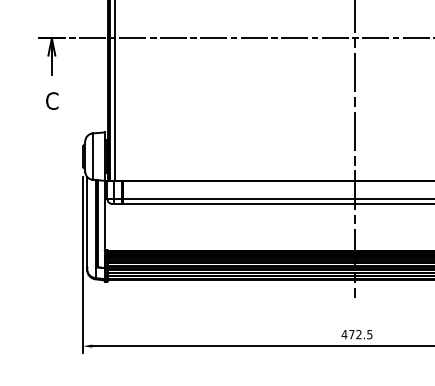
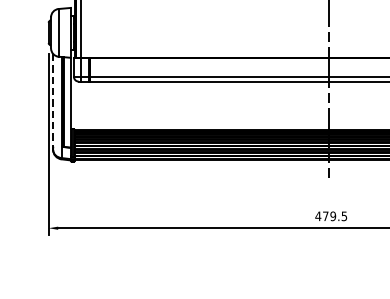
line: (87, 221) -> (53, 99), solid -> dashed
text: (358, 334) -> (332, 216), 472.5 -> 479.5

